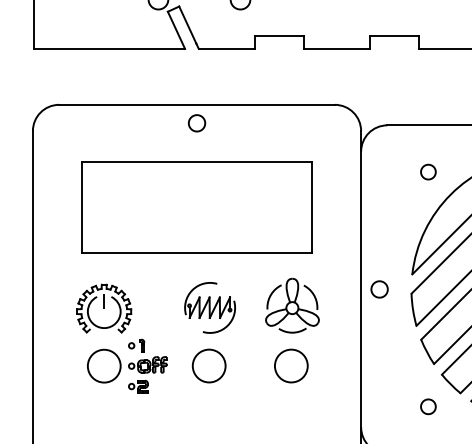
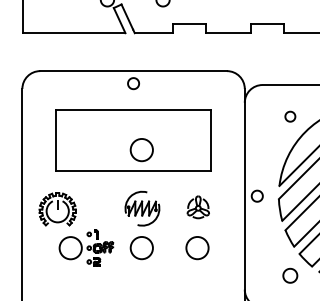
part: (208, 222) -> (141, 150), added
part: (292, 306) -> (198, 207), size x0.6
part: (103, 309) -> (57, 209), moved
part: (428, 406) -> (290, 275), size x1.4

